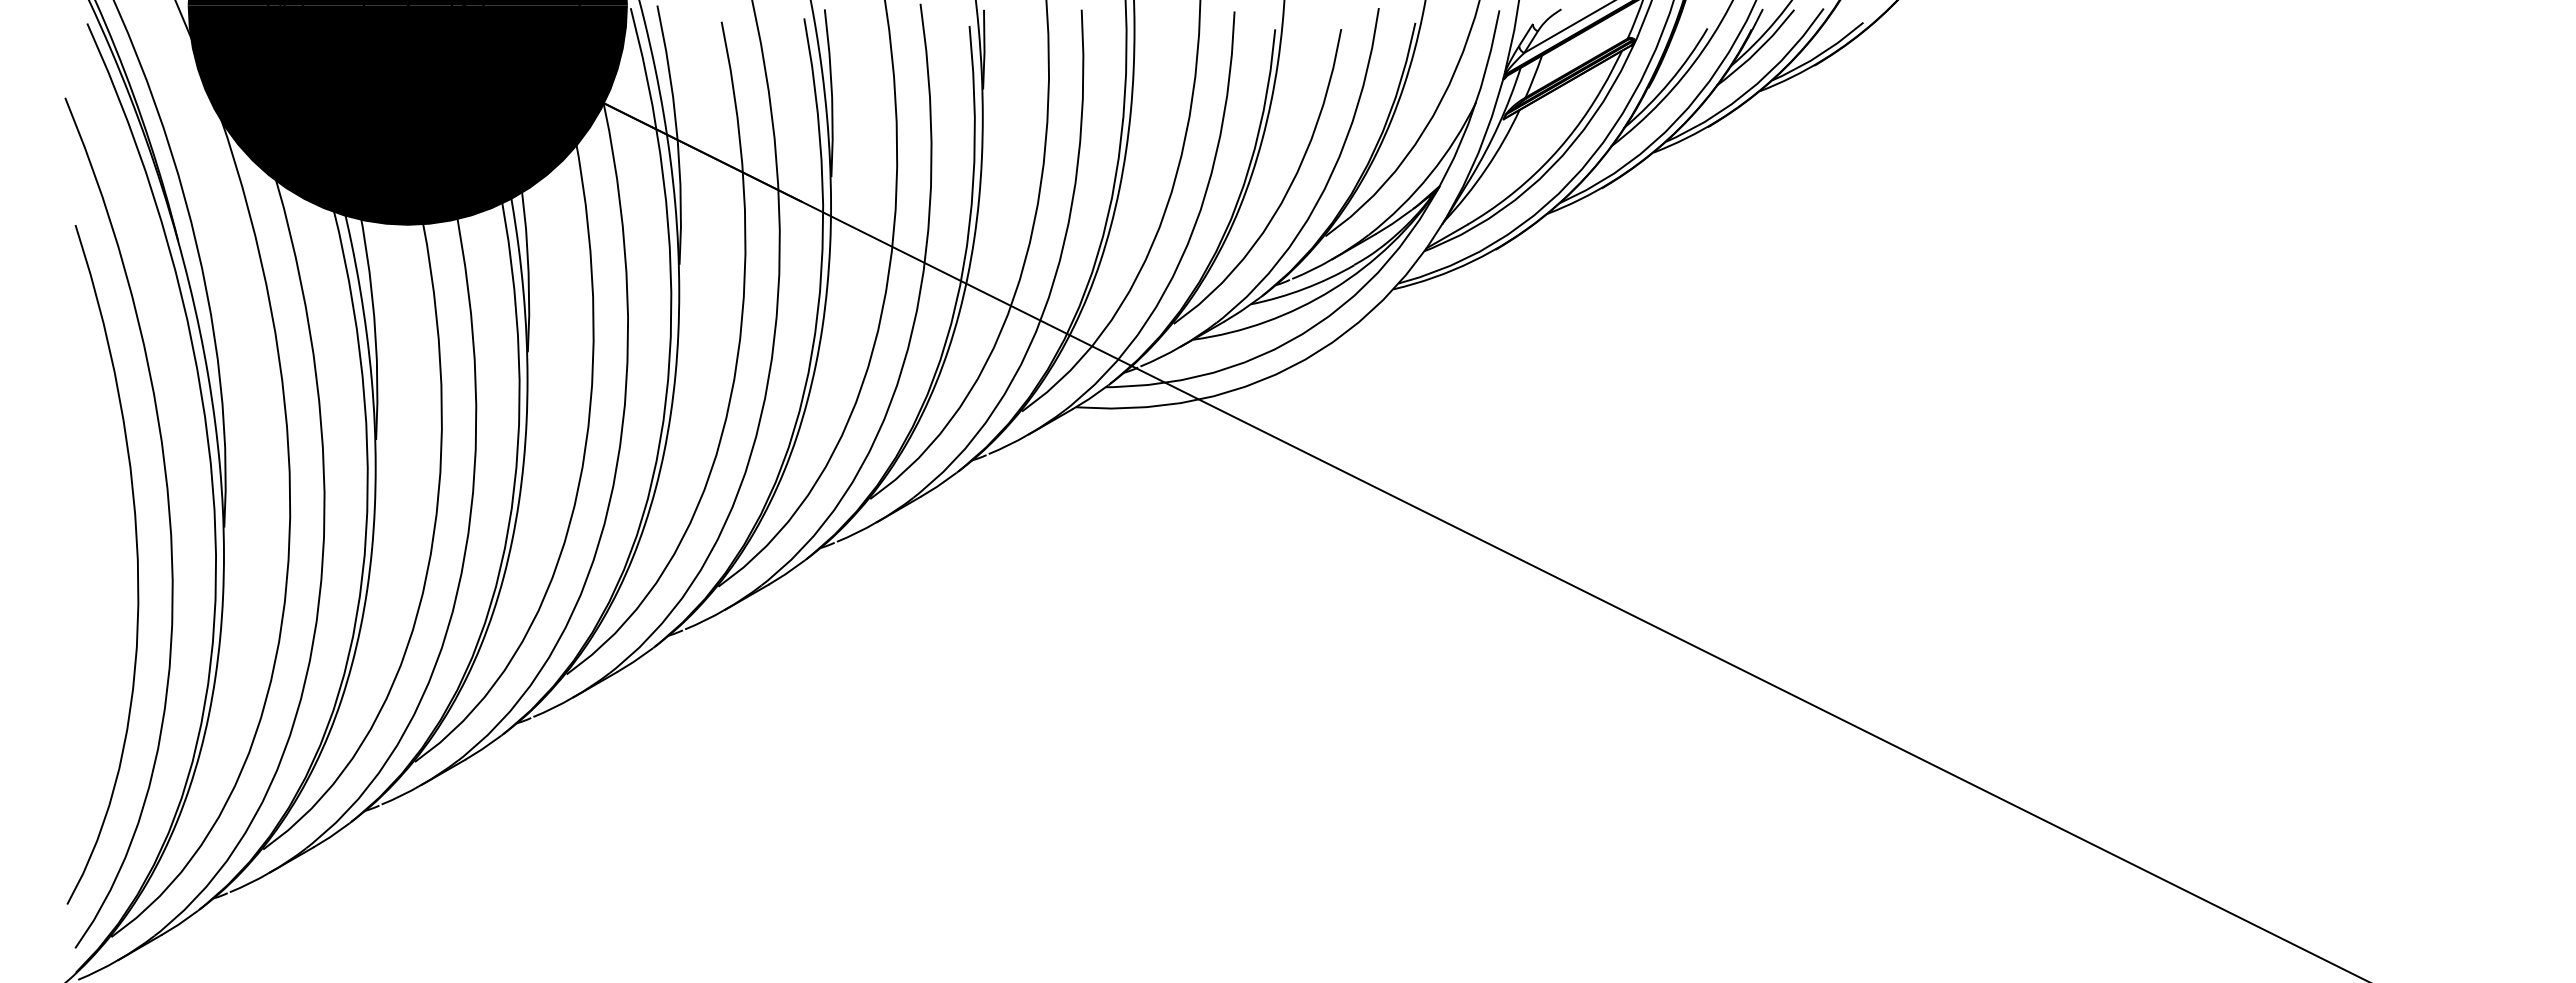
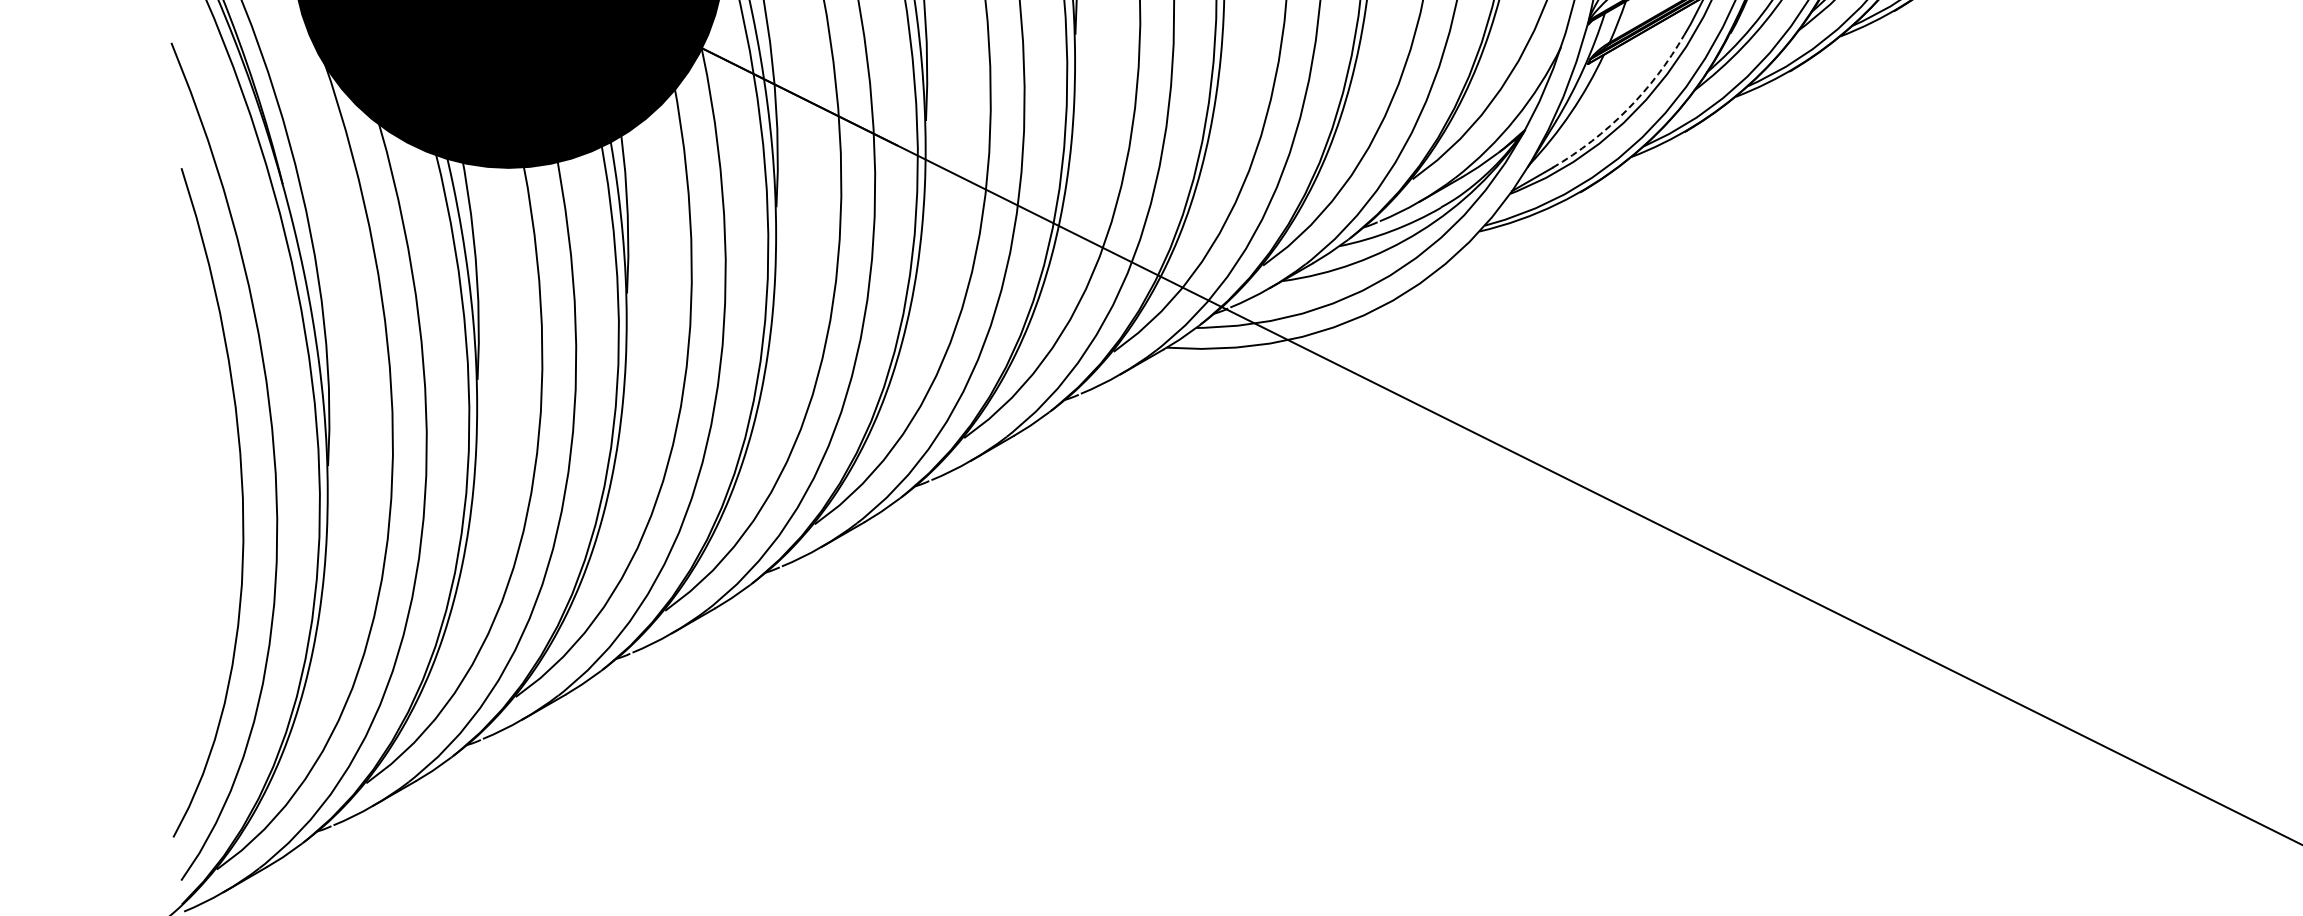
arc: (1543, 165) -> (1627, 109), solid -> dashed

